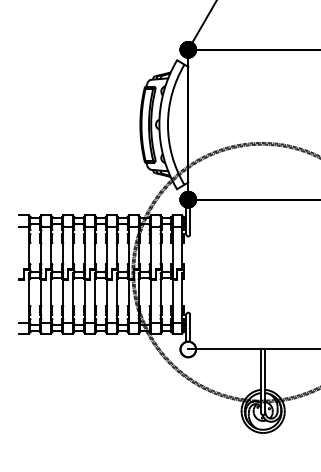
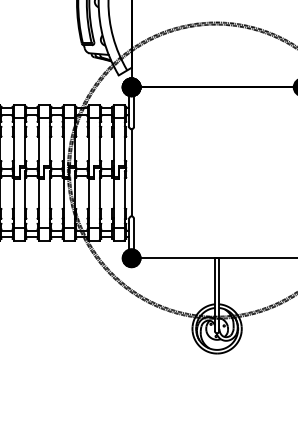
line: (188, 274) -> (131, 172), added
fill: (188, 349) -> (131, 258), added

